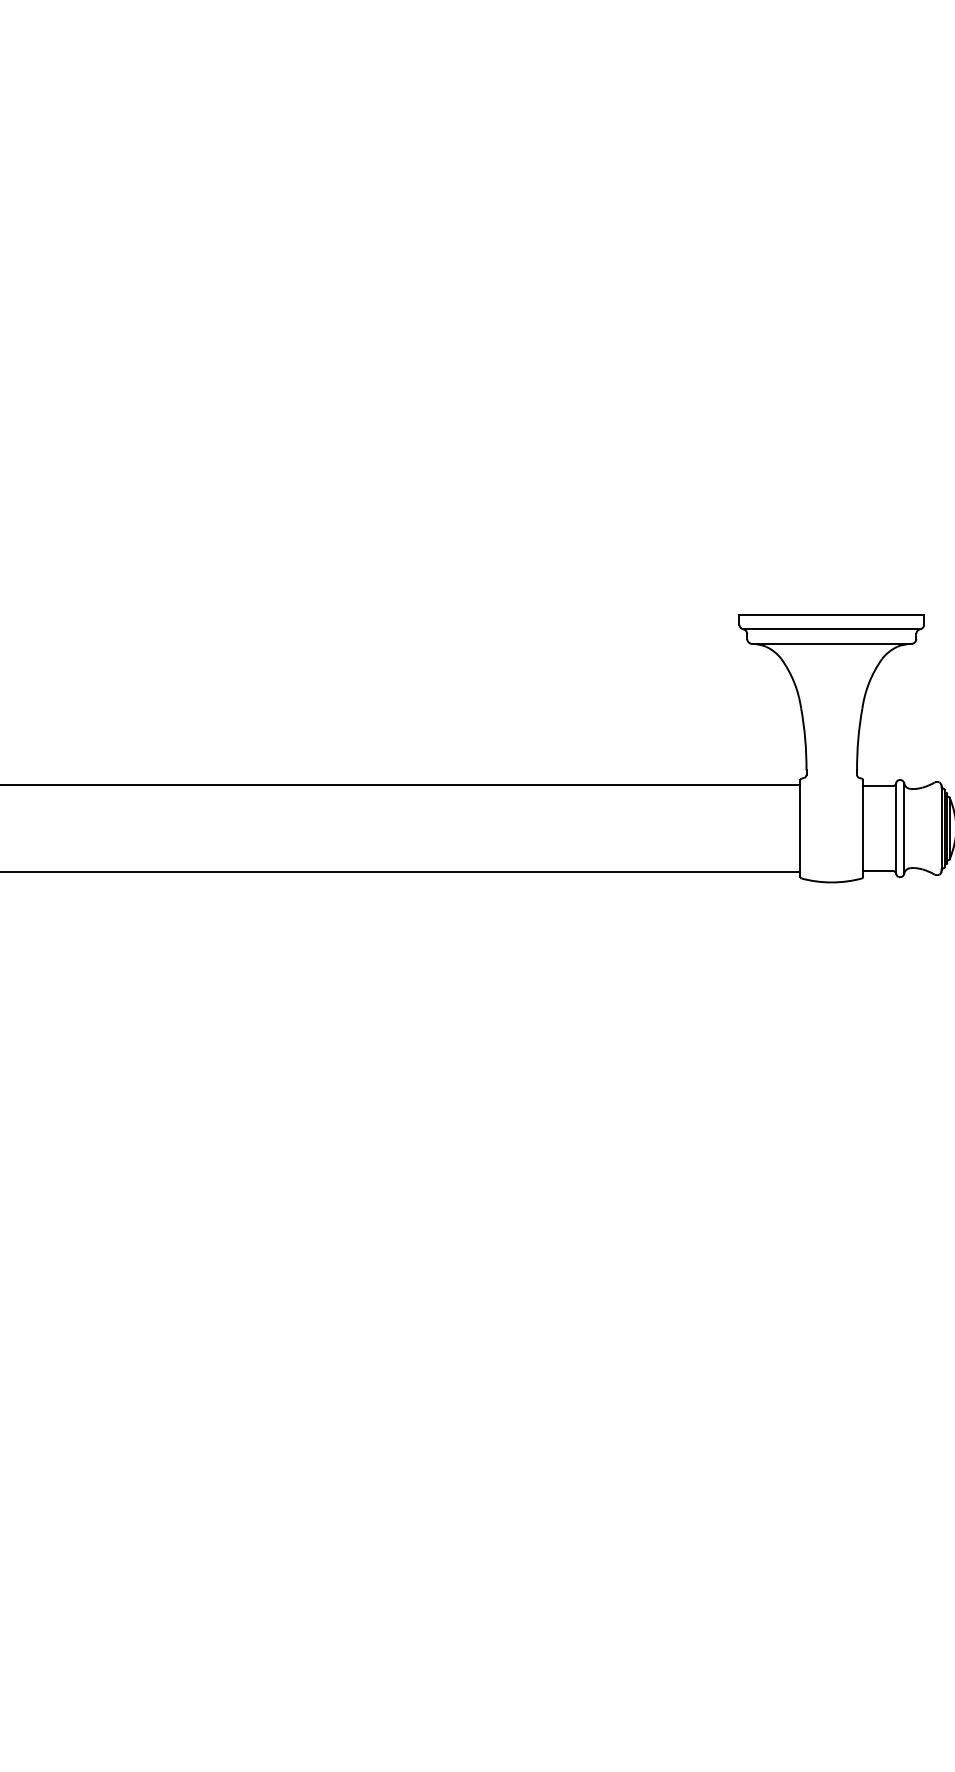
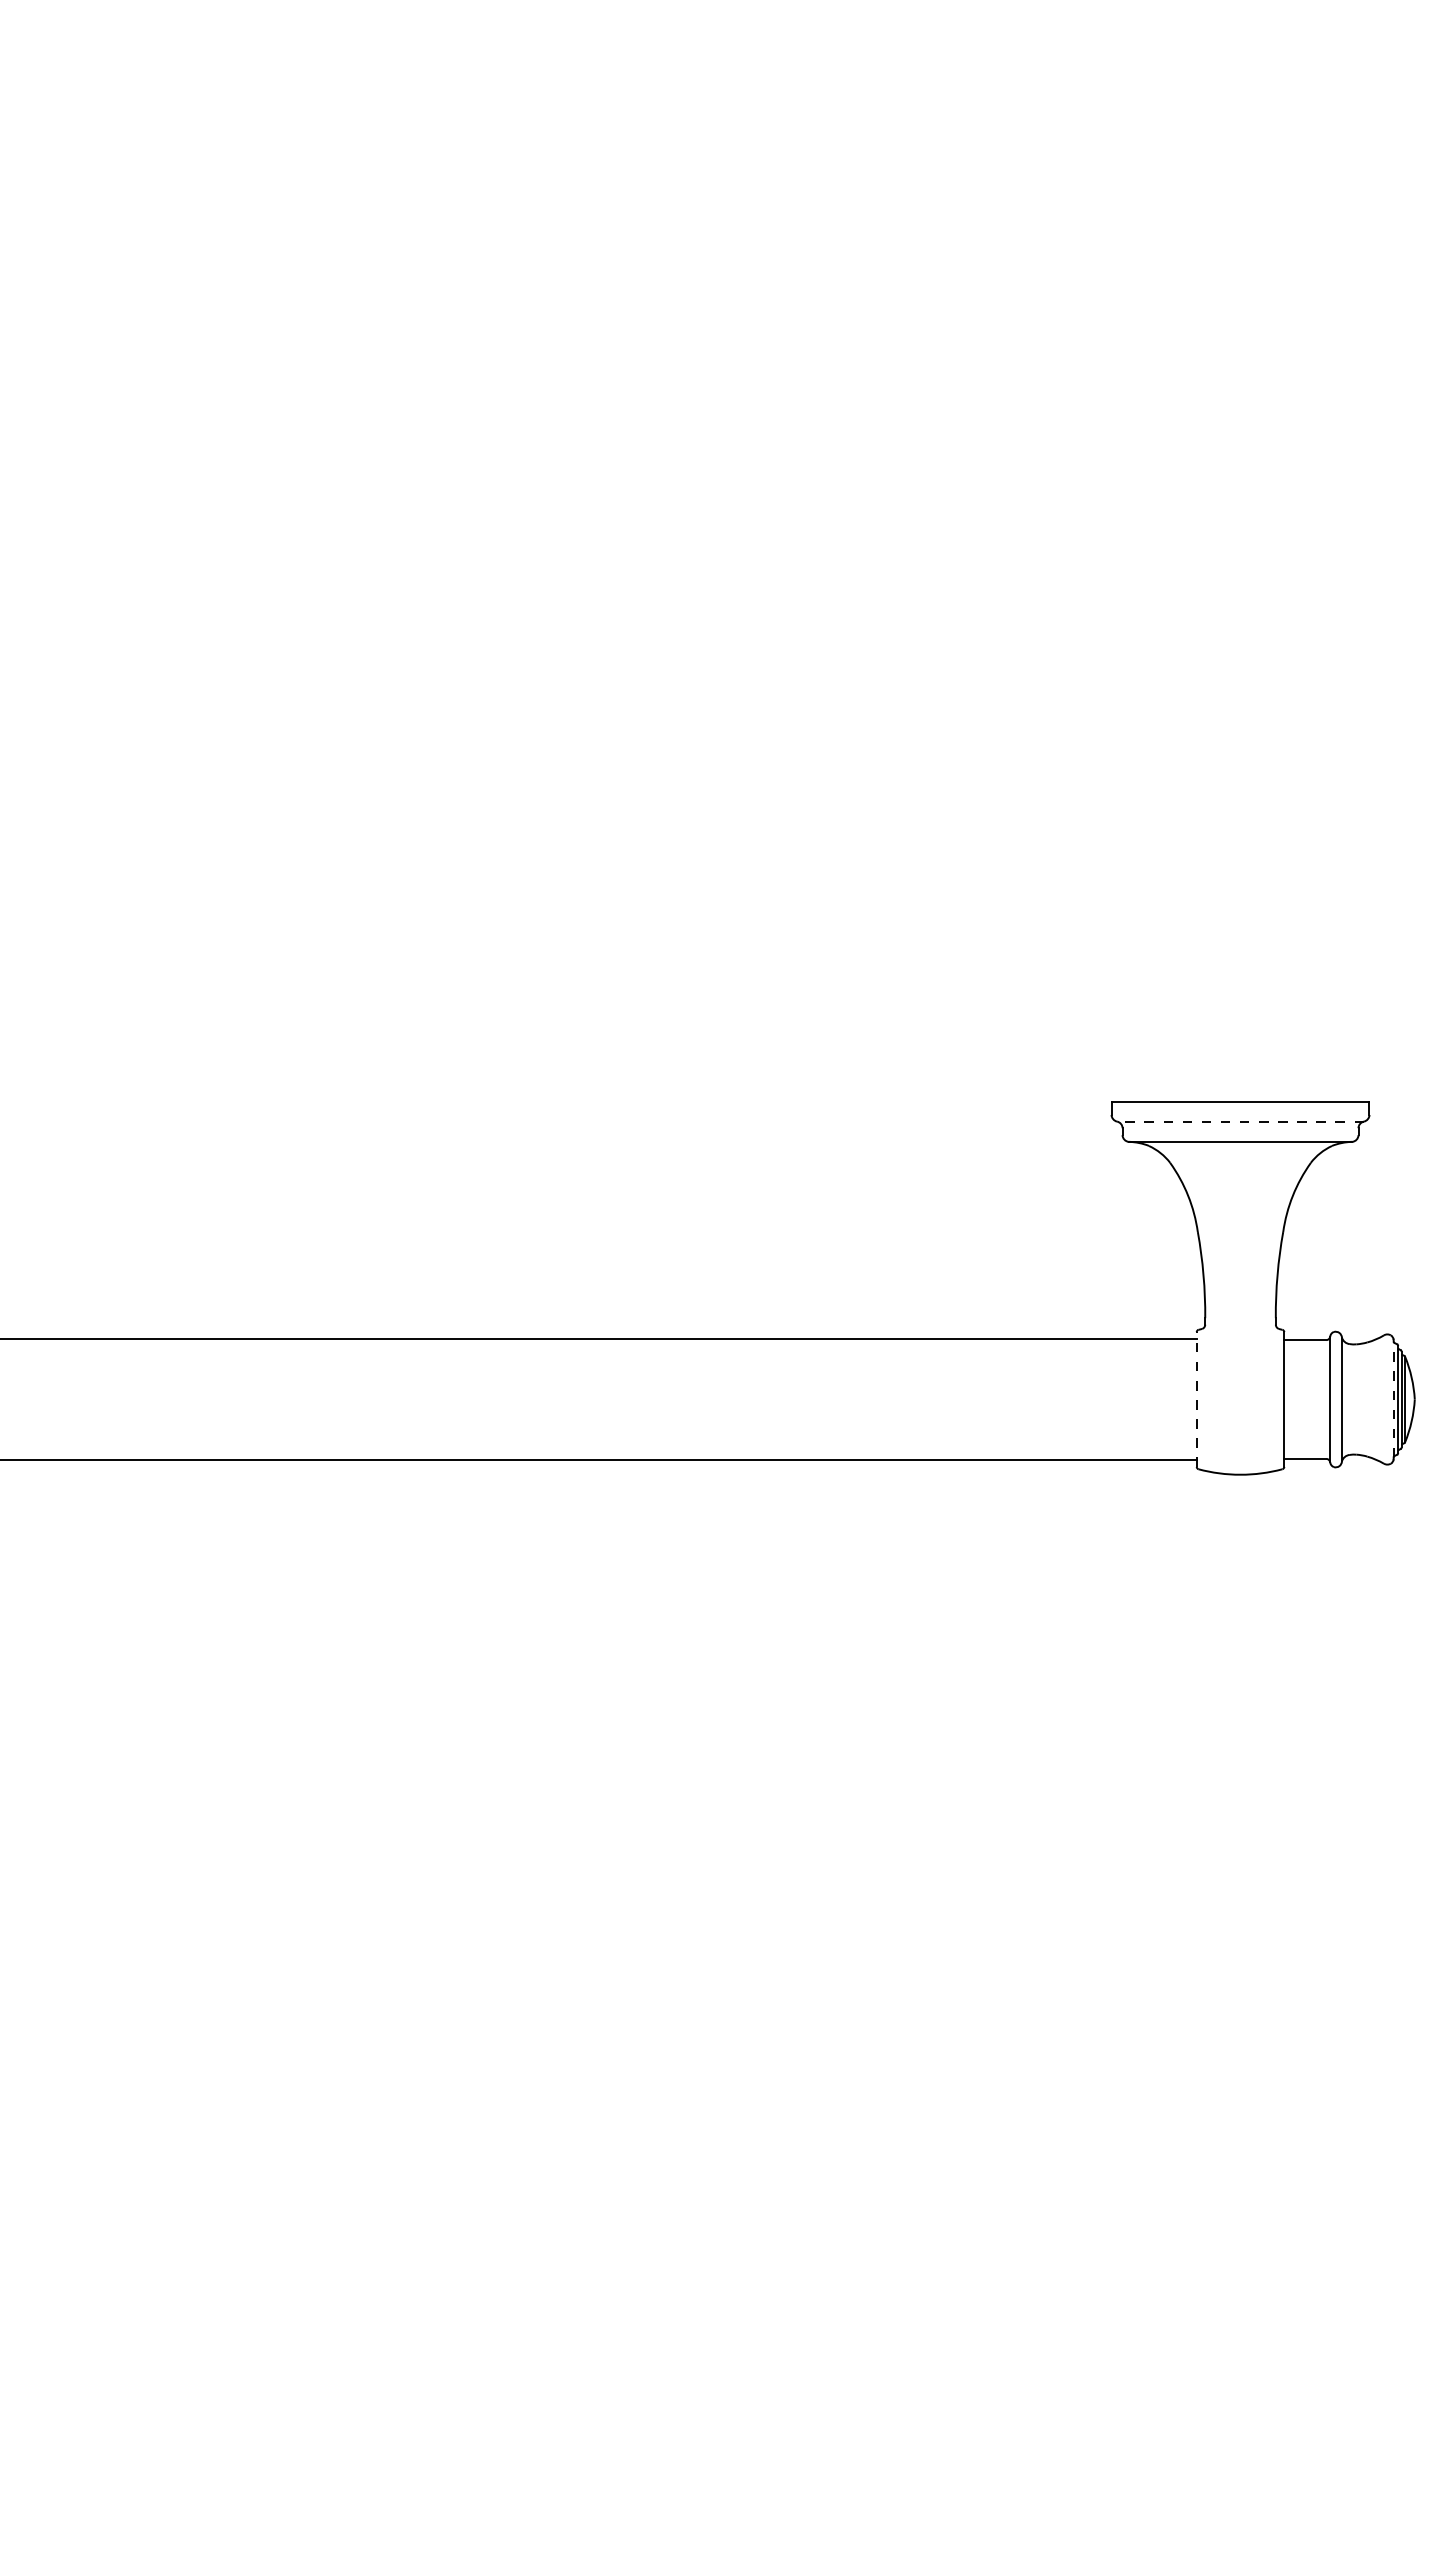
line: (831, 629) -> (1240, 1121), solid -> dashed
line: (800, 828) -> (1196, 1399), solid -> dashed
line: (941, 828) -> (1393, 1399), solid -> dashed

